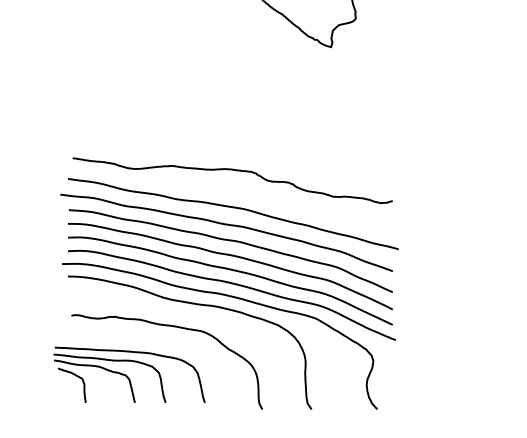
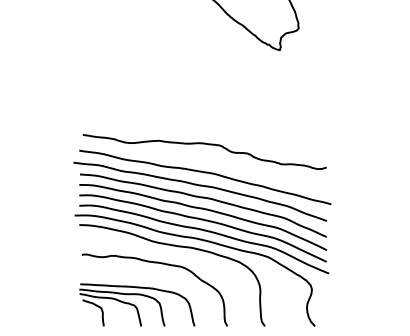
part: (129, 374) -> (137, 304), moved

